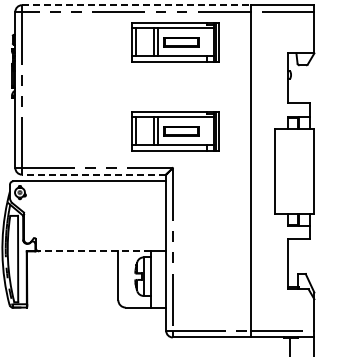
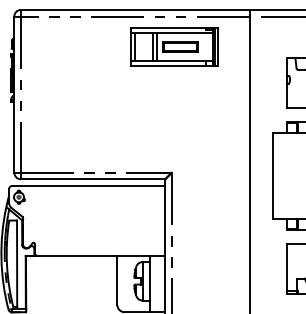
line: (136, 5) -> (135, 10), dashed -> solid
part: (175, 131) -> (174, 136), removed
line: (93, 174) -> (92, 179), dashed -> solid
line: (95, 251) -> (94, 256), dashed -> solid

